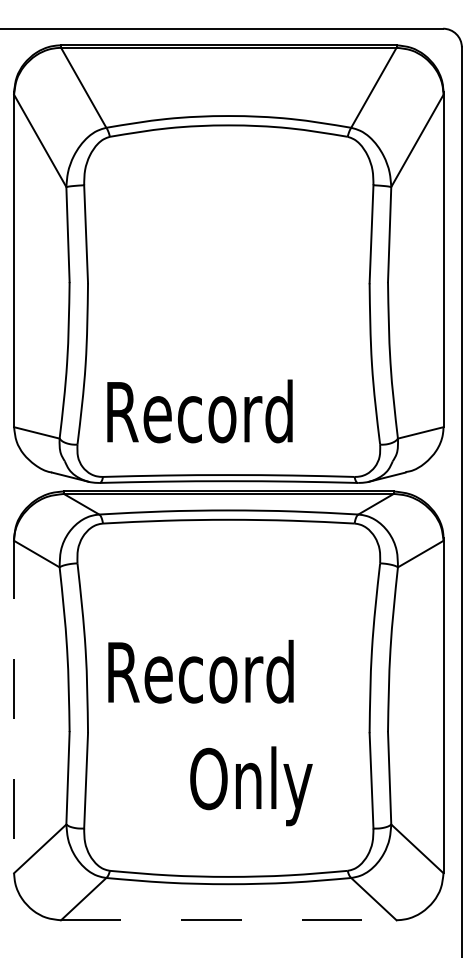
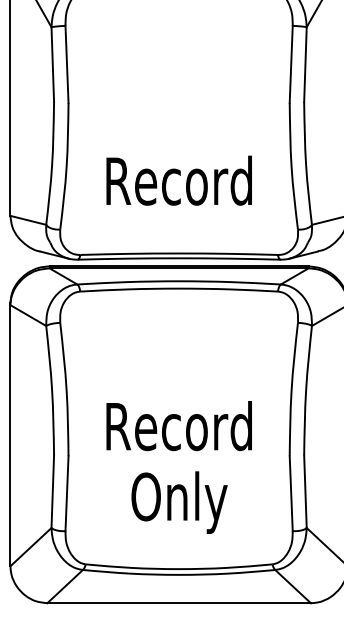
text: (199, 411) -> (178, 180), moved
text: (200, 671) -> (178, 425), moved
line: (14, 706) -> (10, 435), dashed -> solid
text: (251, 786) -> (179, 502), moved
line: (228, 920) -> (178, 603), dashed -> solid

